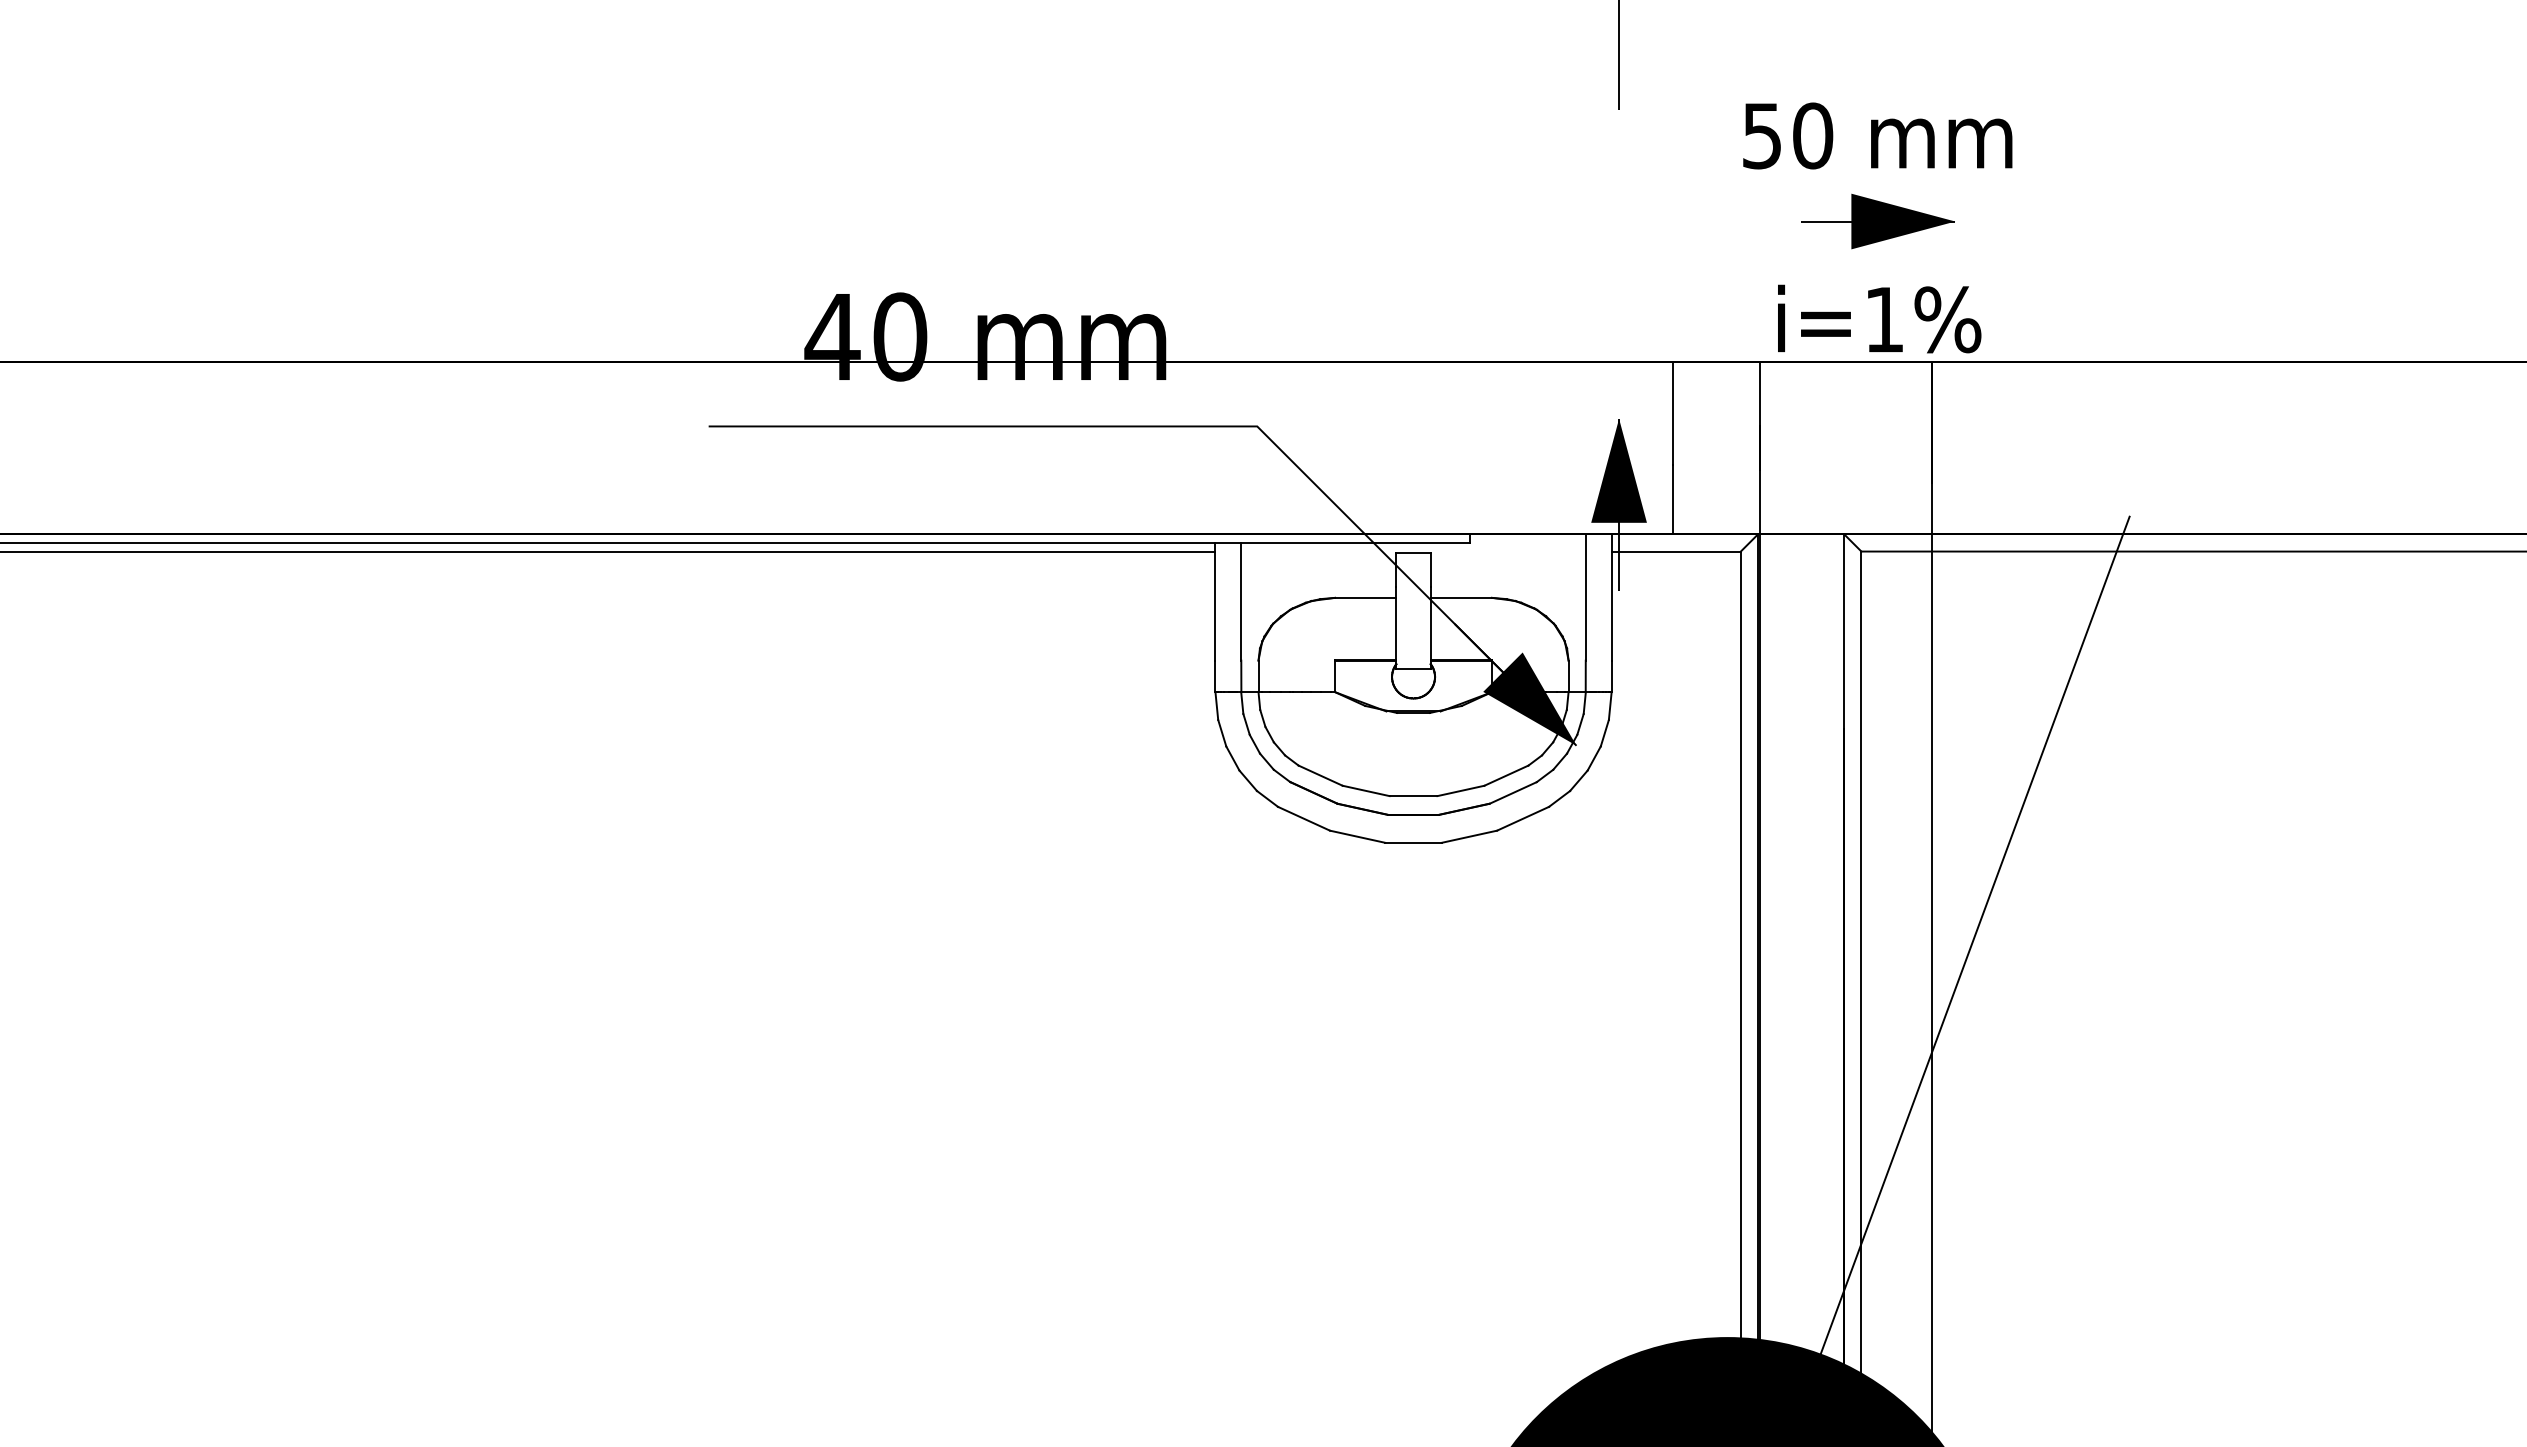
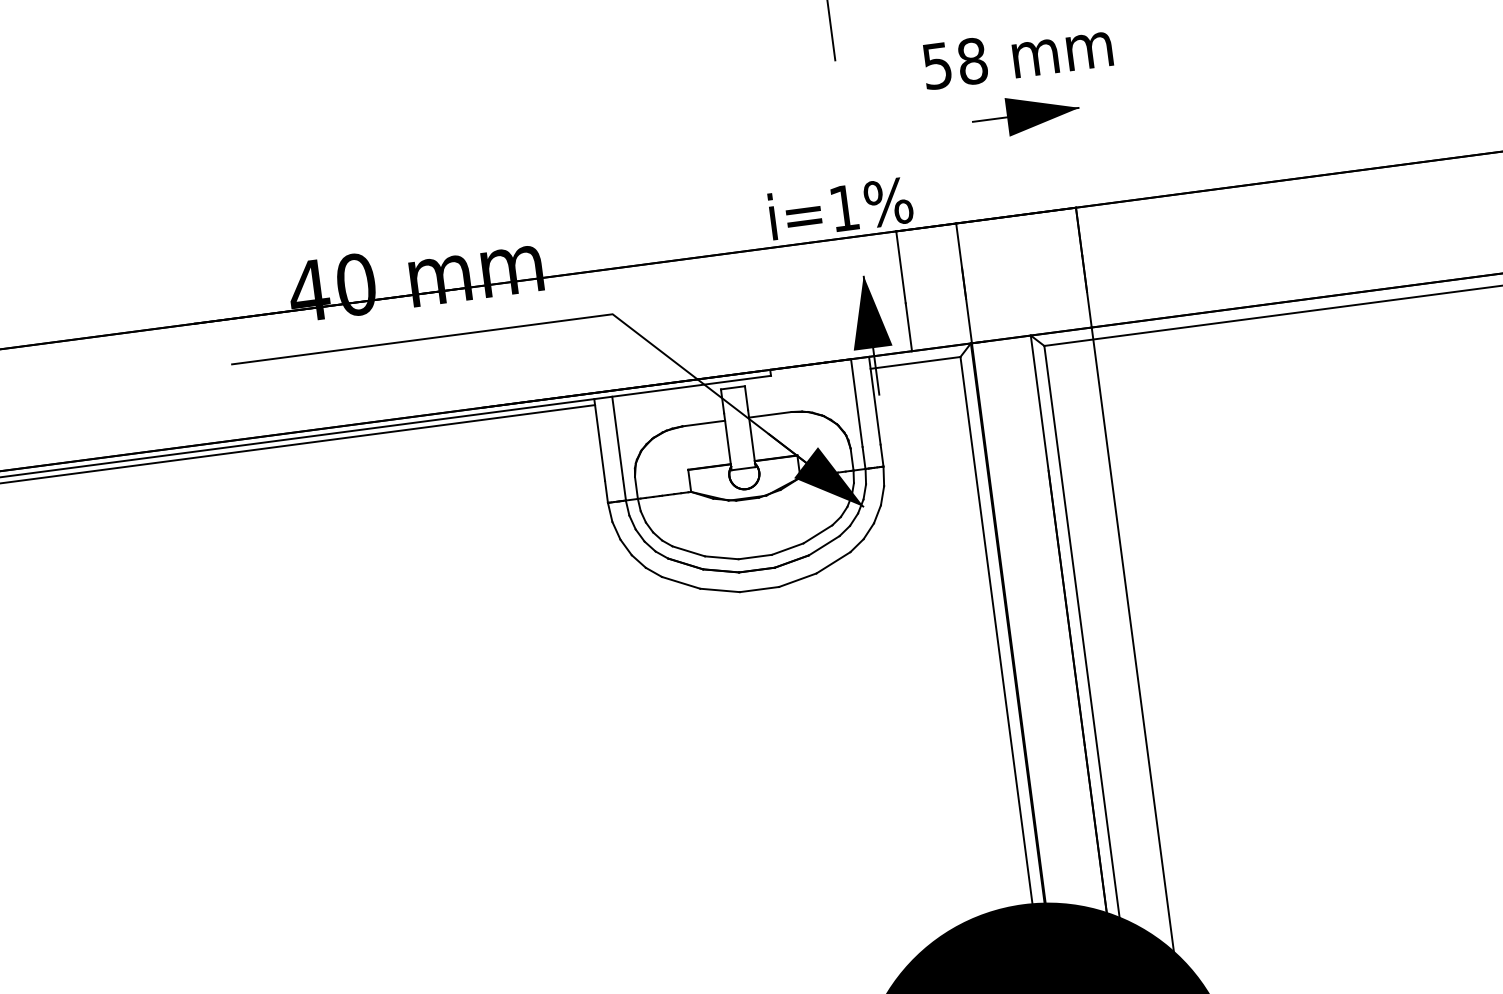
text: (1813, 135) -> (972, 60), 50 -> 58
text: (1879, 318) -> (840, 207), moved
line: (1974, 935) -> (1158, 602), removed

